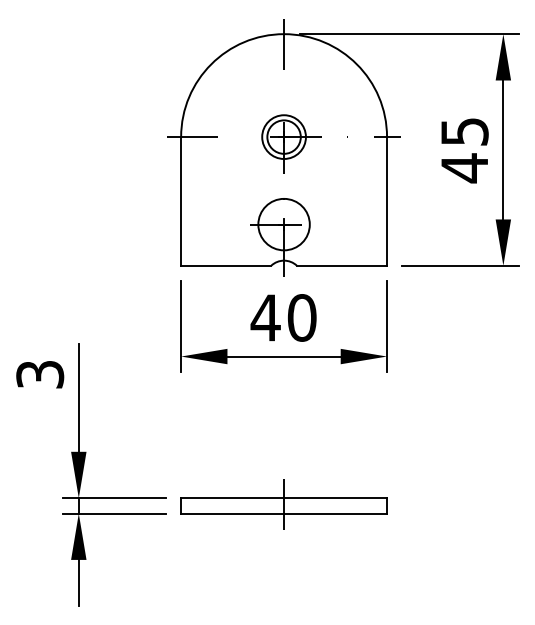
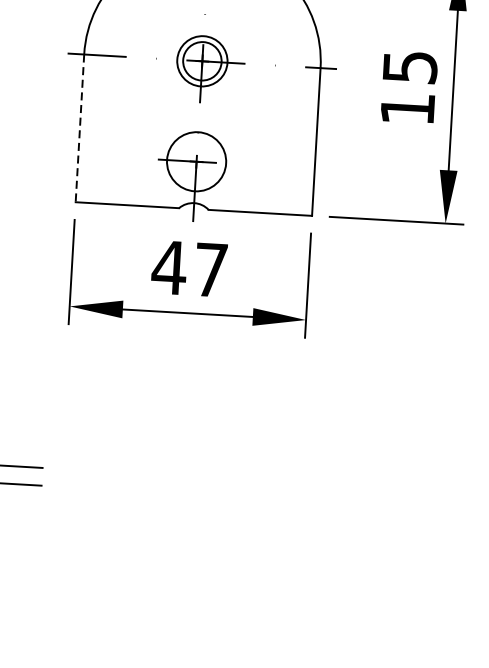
text: (464, 168) -> (407, 109), 45 -> 15
line: (181, 201) -> (80, 128), solid -> dashed
text: (301, 317) -> (210, 269), 40 -> 47
part: (283, 504) -> (177, 483), removed

